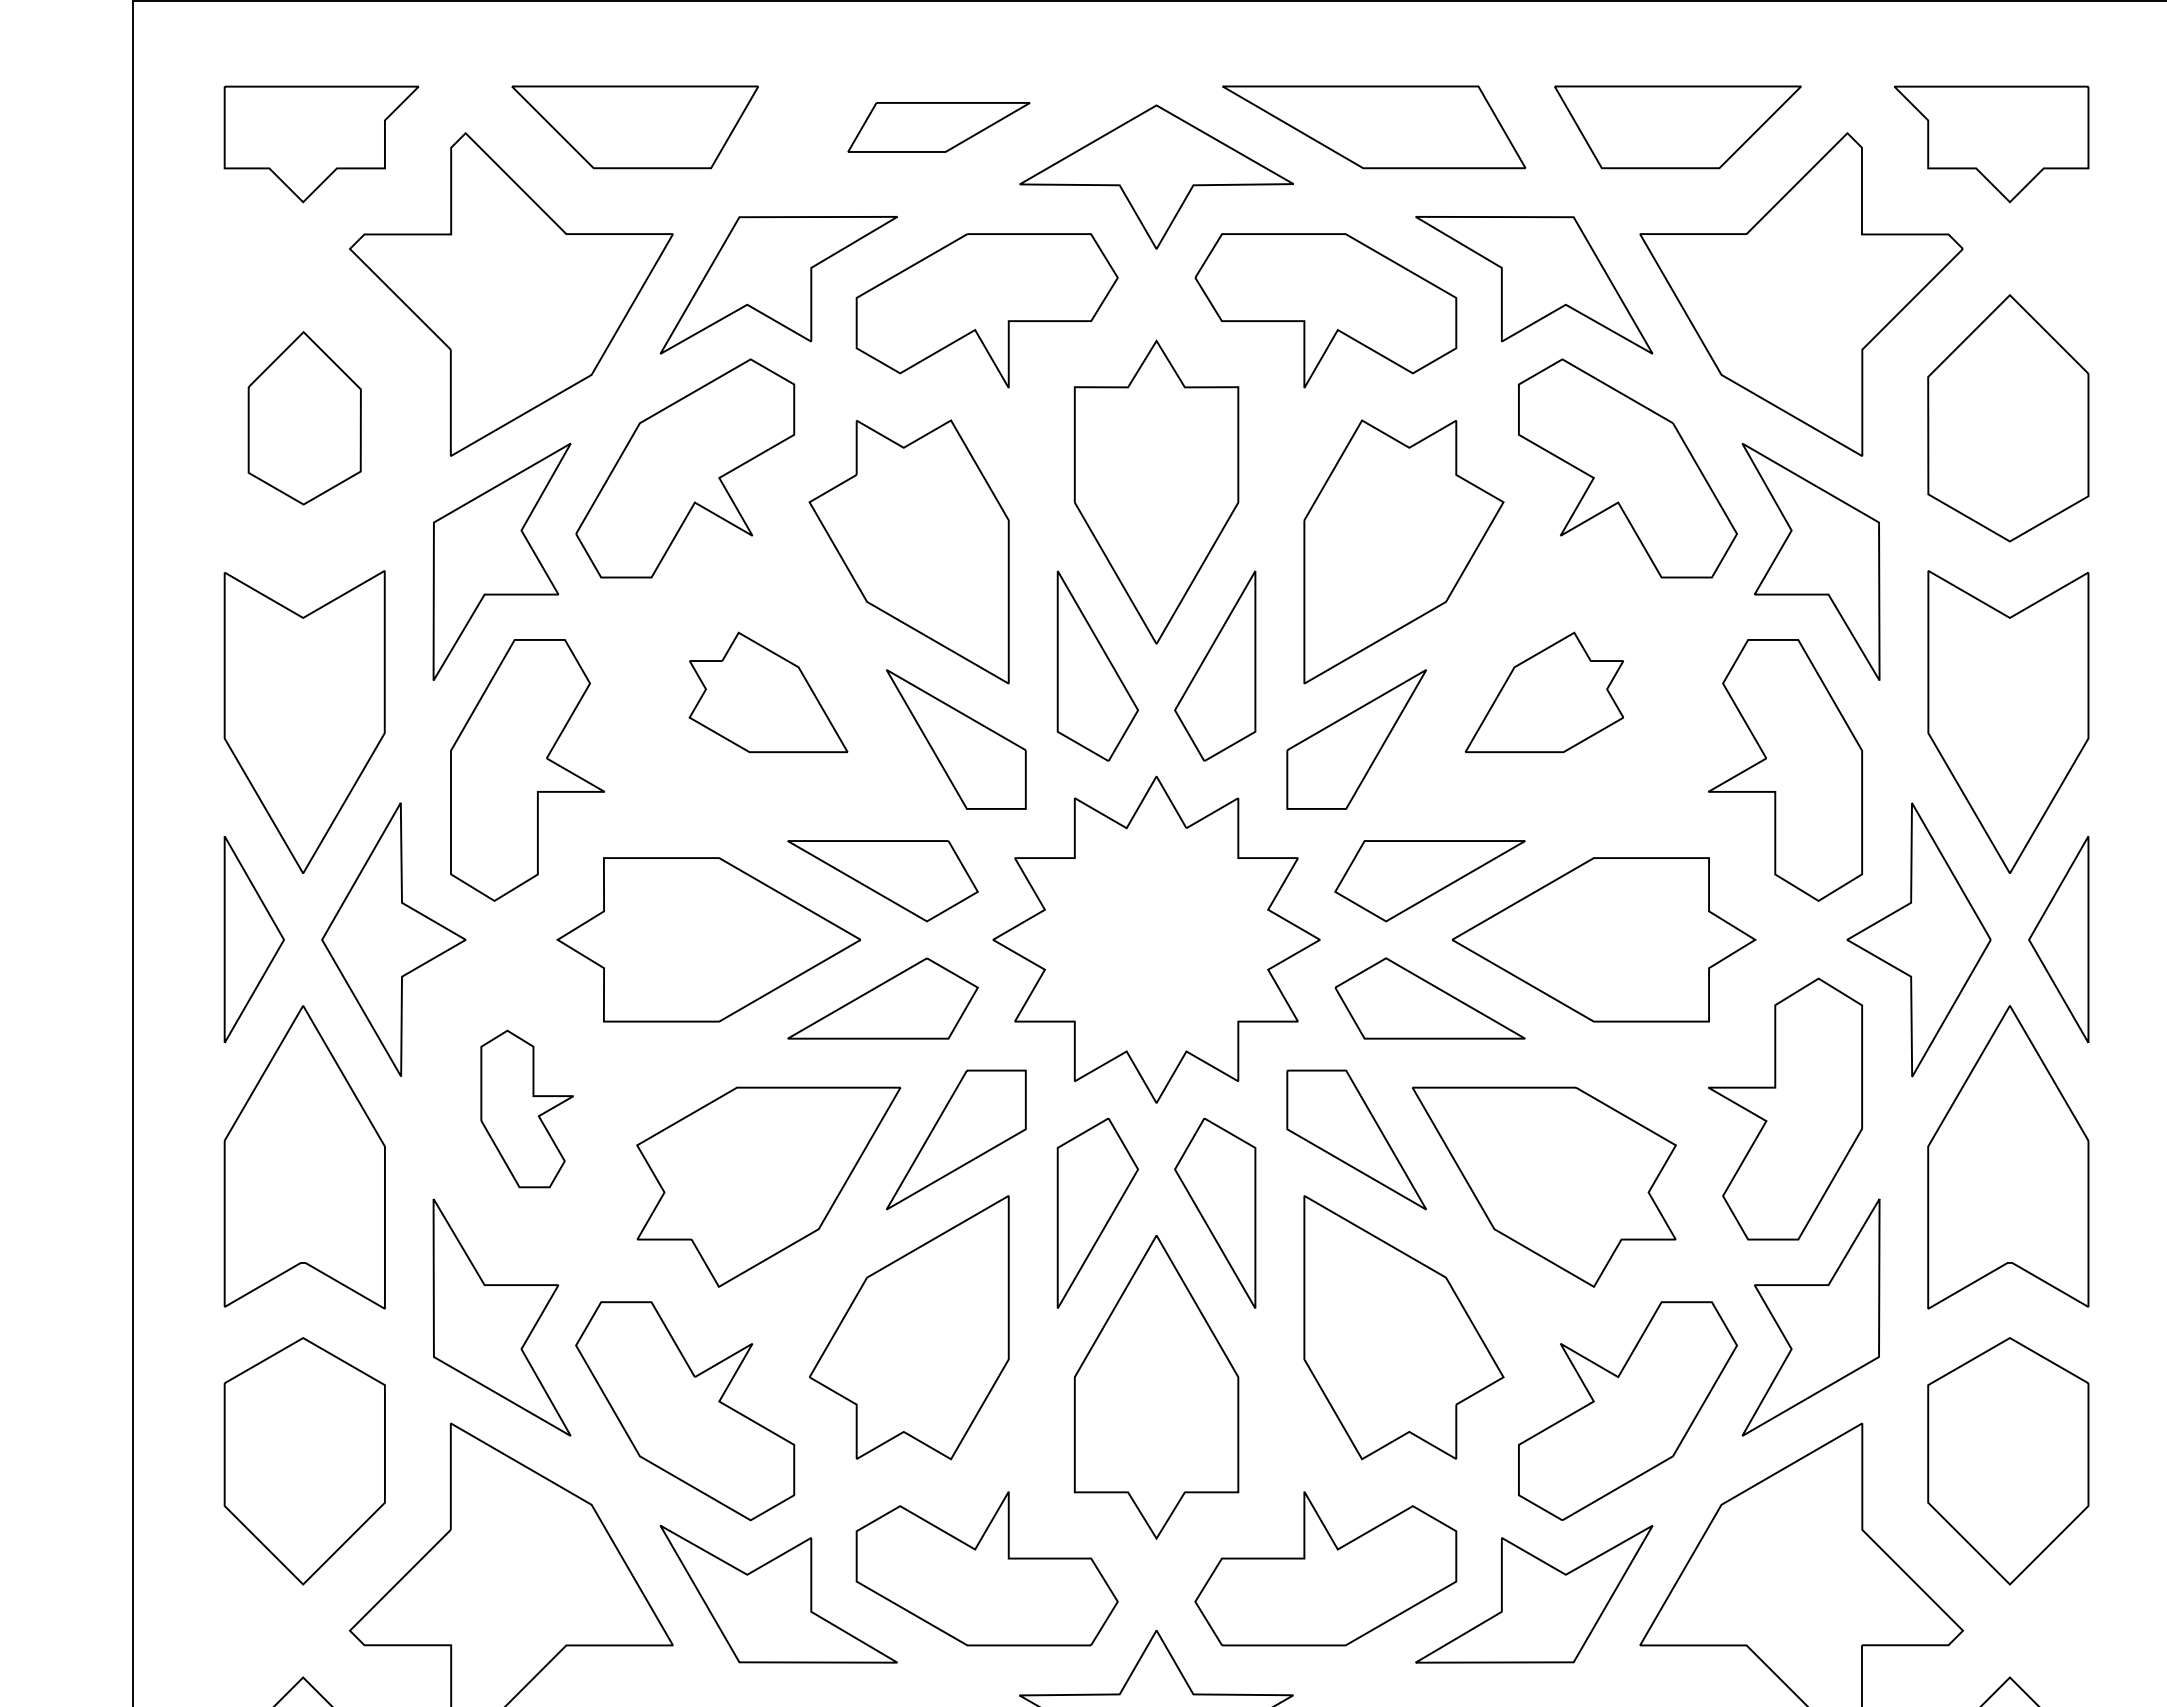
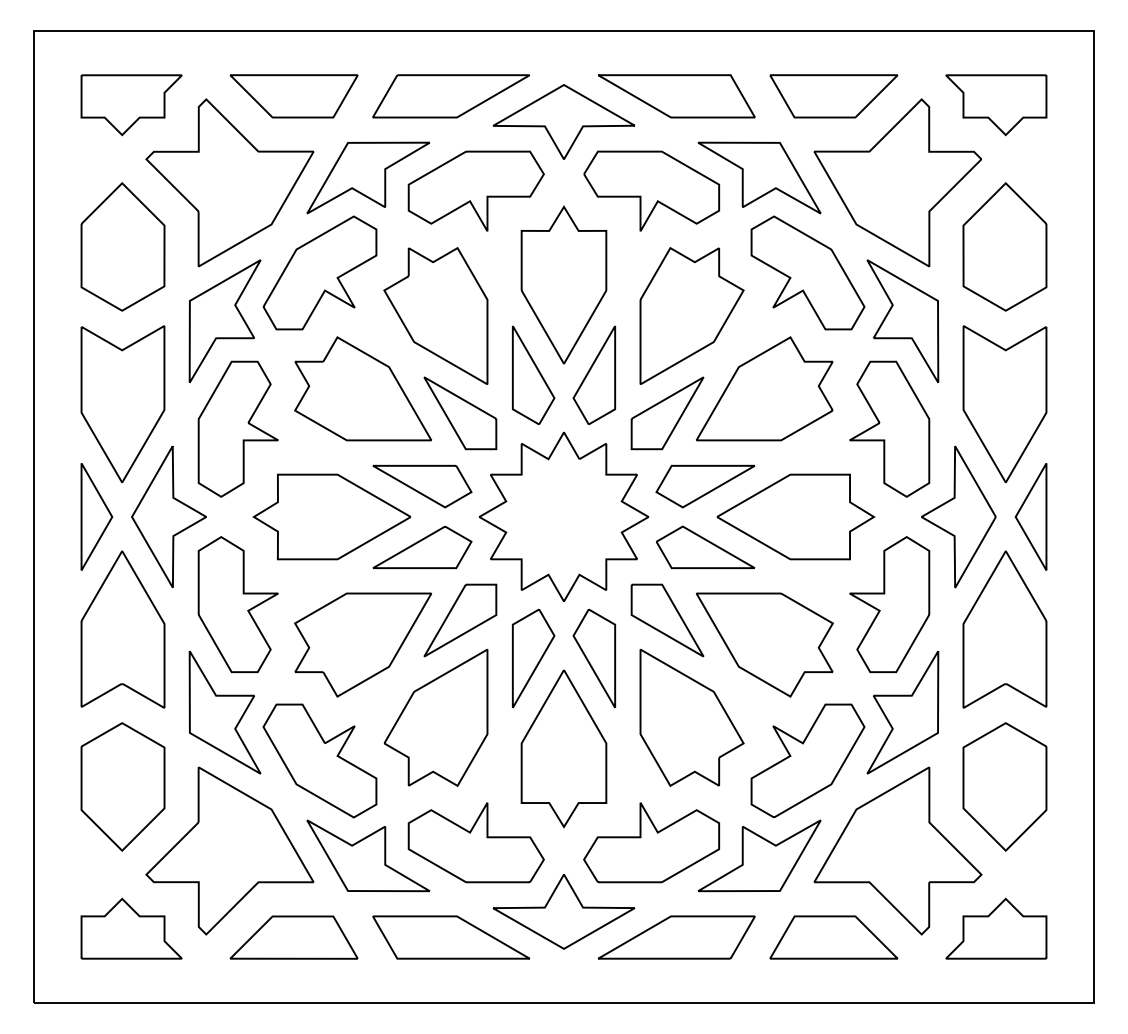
part: (939, 127) -> (451, 96), size x1.67
part: (303, 417) -> (122, 246), size x1.43
part: (767, 691) -> (362, 388), size x1.67
part: (1543, 691) -> (764, 388), size x1.67
part: (525, 1108) -> (237, 604), size x1.67

